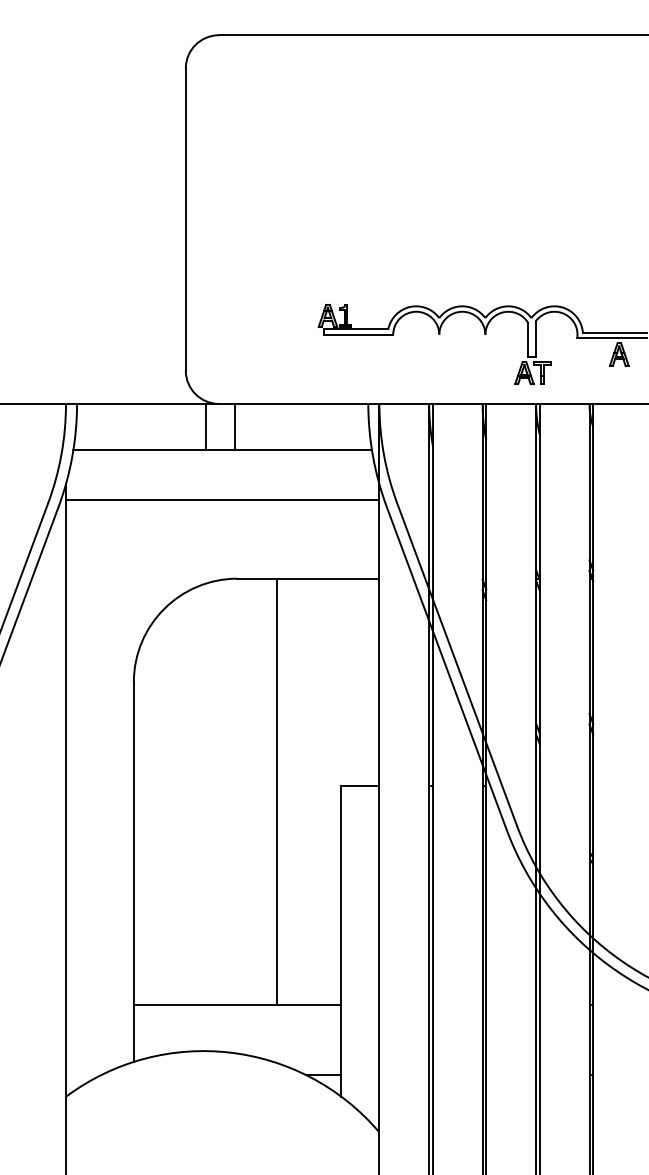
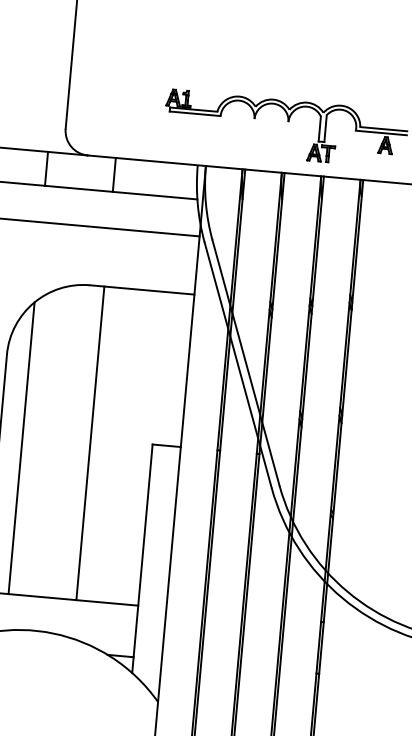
line: (205, 426) -> (46, 168), moved
line: (234, 426) -> (114, 174), moved
line: (276, 791) -> (90, 443), moved
line: (164, 806) -> (21, 448), added

